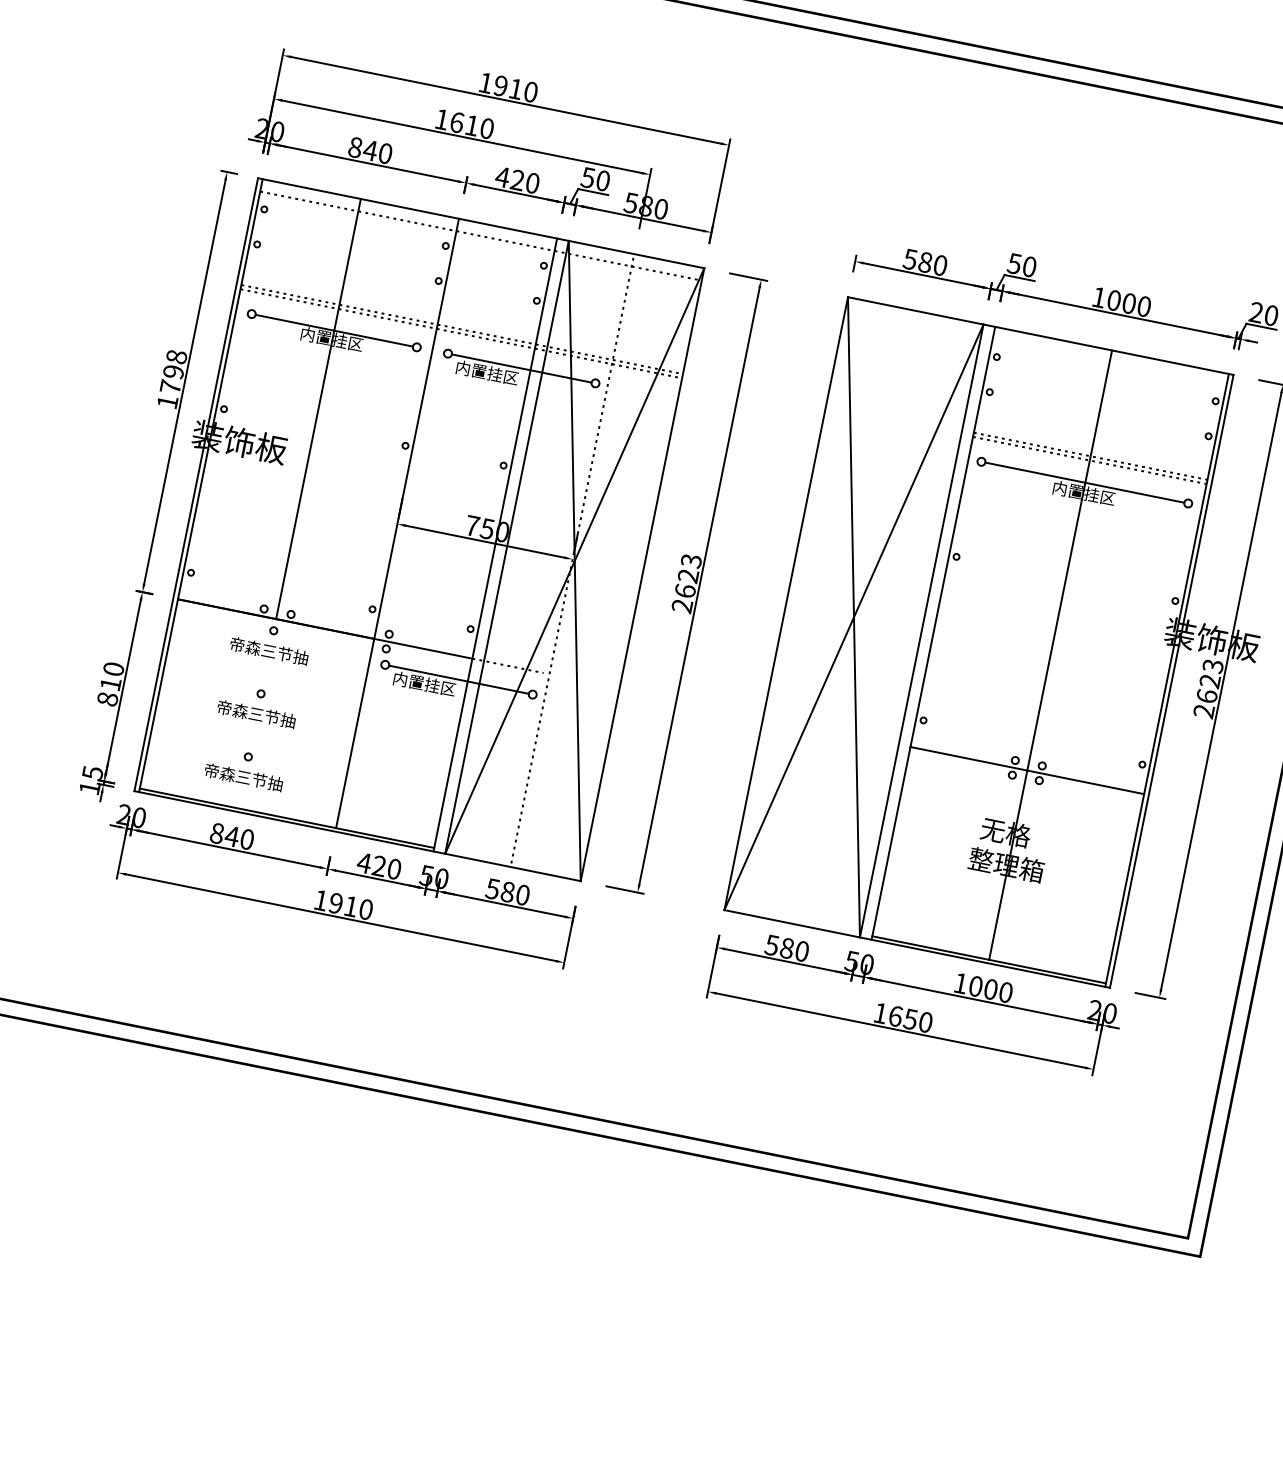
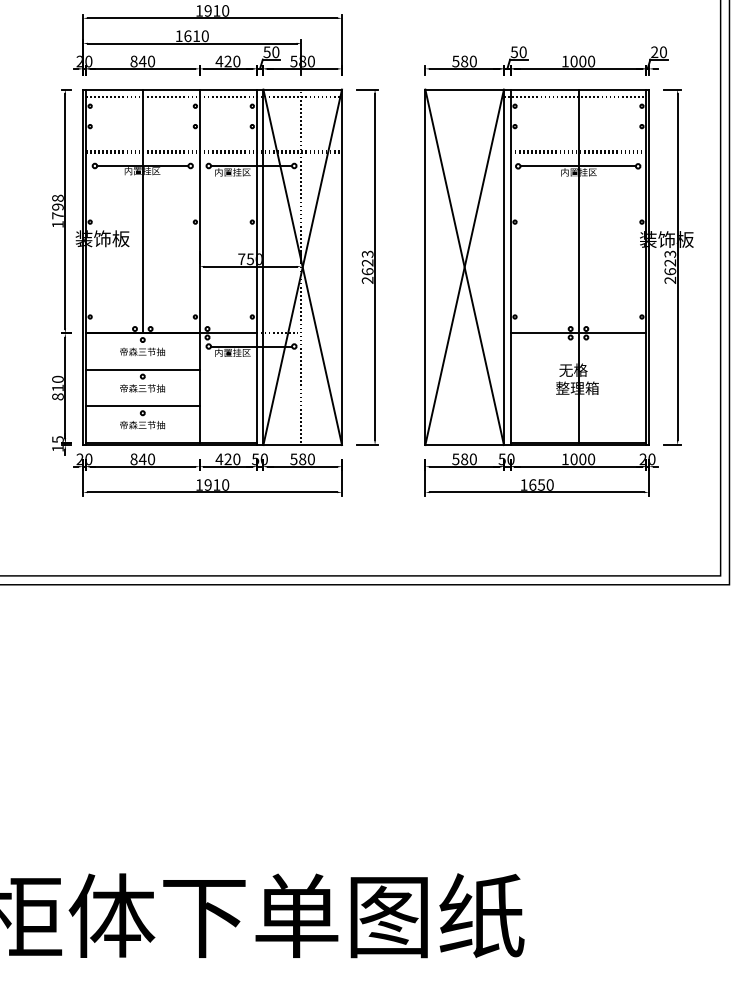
line: (1102, 362) -> (574, 97), added
line: (262, 681) -> (142, 369), added
line: (250, 745) -> (142, 406), added

